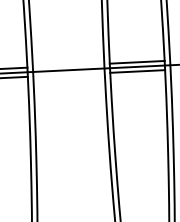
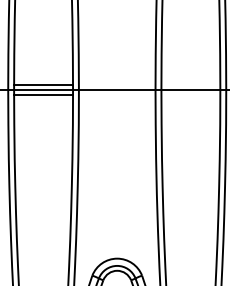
line: (136, 62) -> (190, 85), removed
line: (137, 71) -> (190, 94), removed

